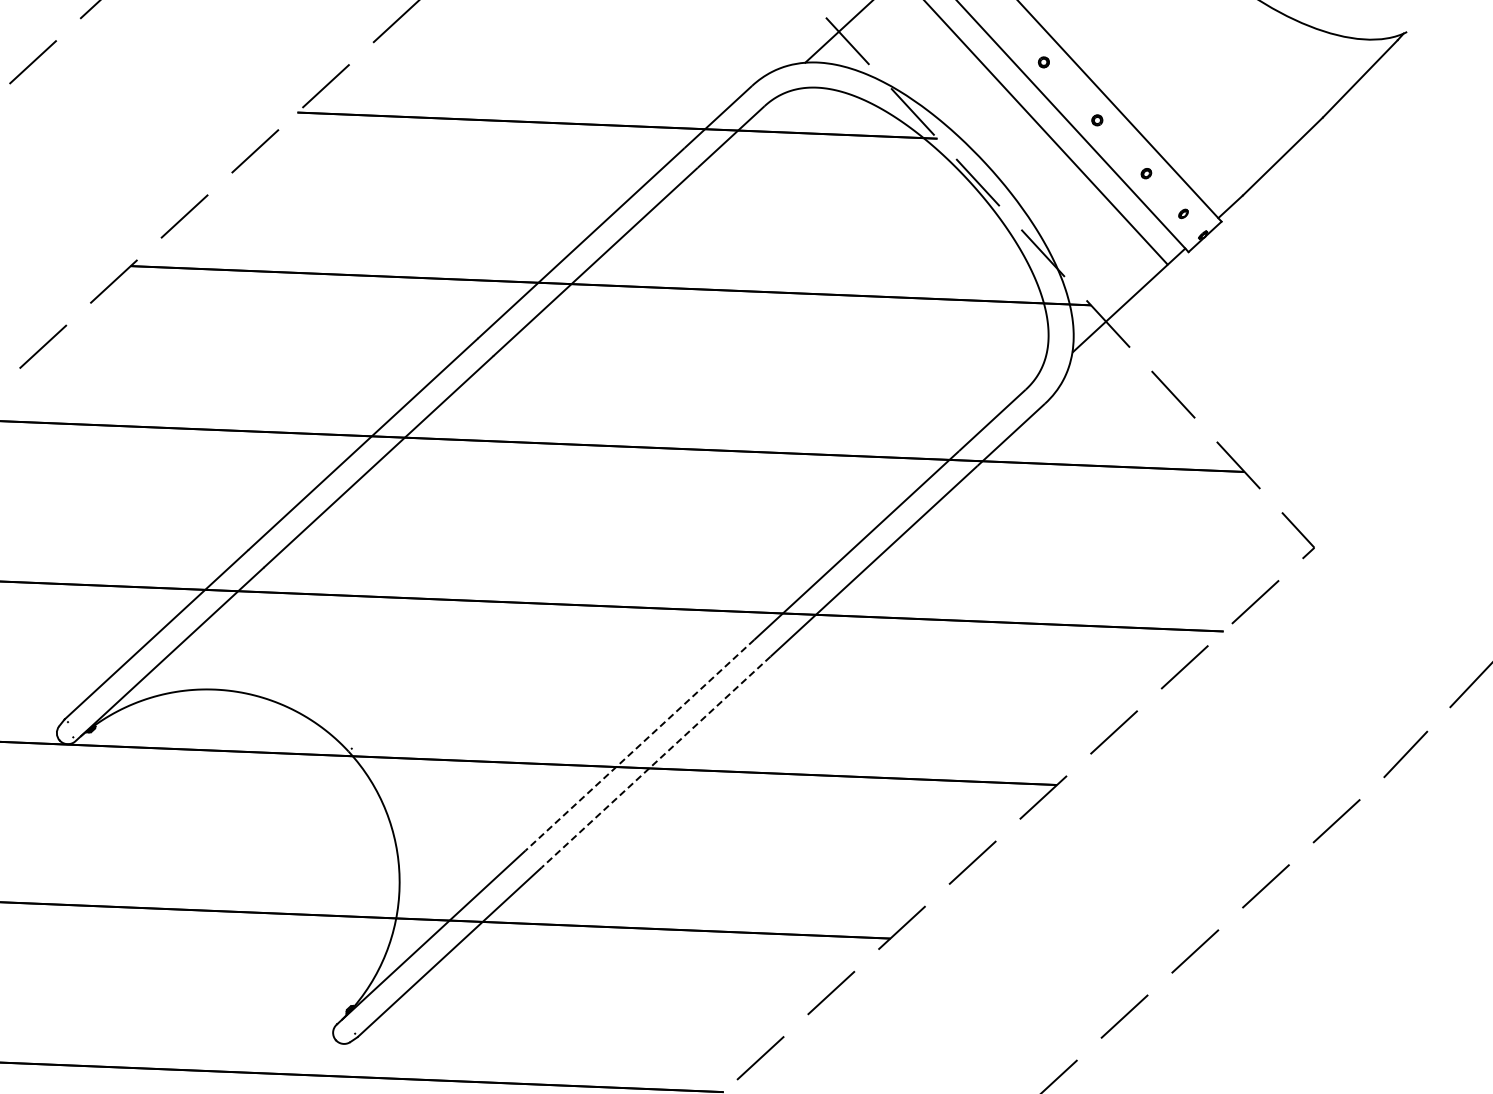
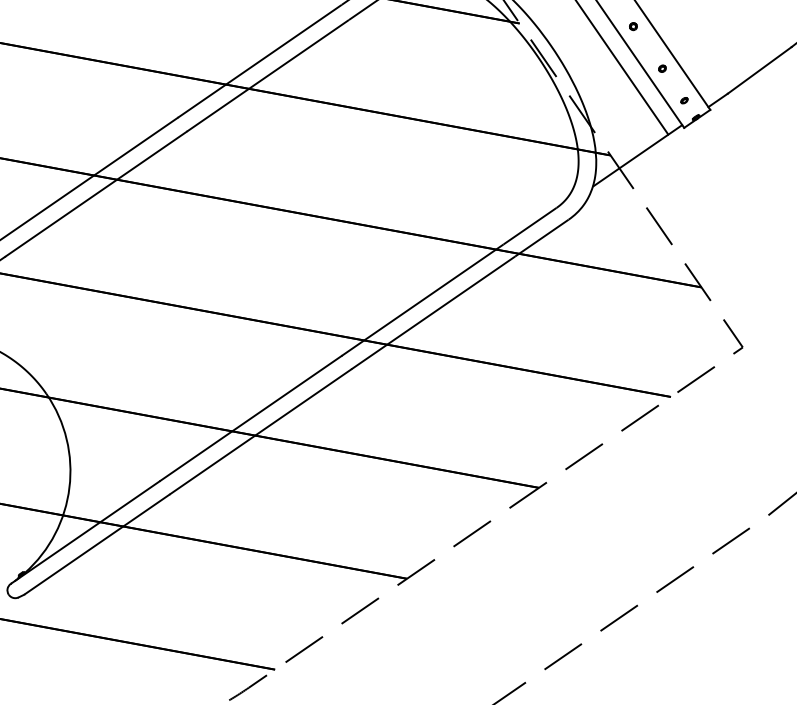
line: (639, 745) -> (250, 418), dashed -> solid
line: (656, 762) -> (260, 432), dashed -> solid

